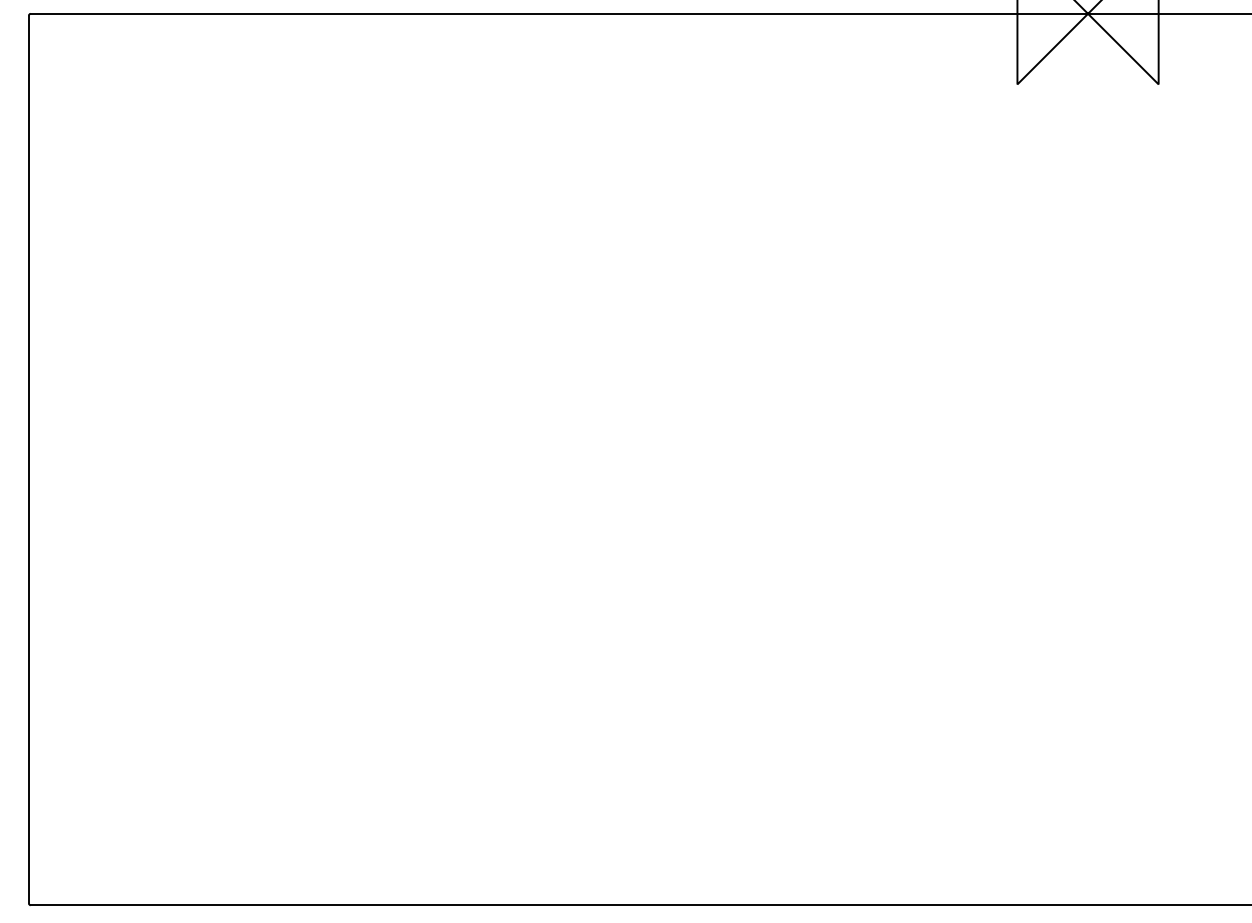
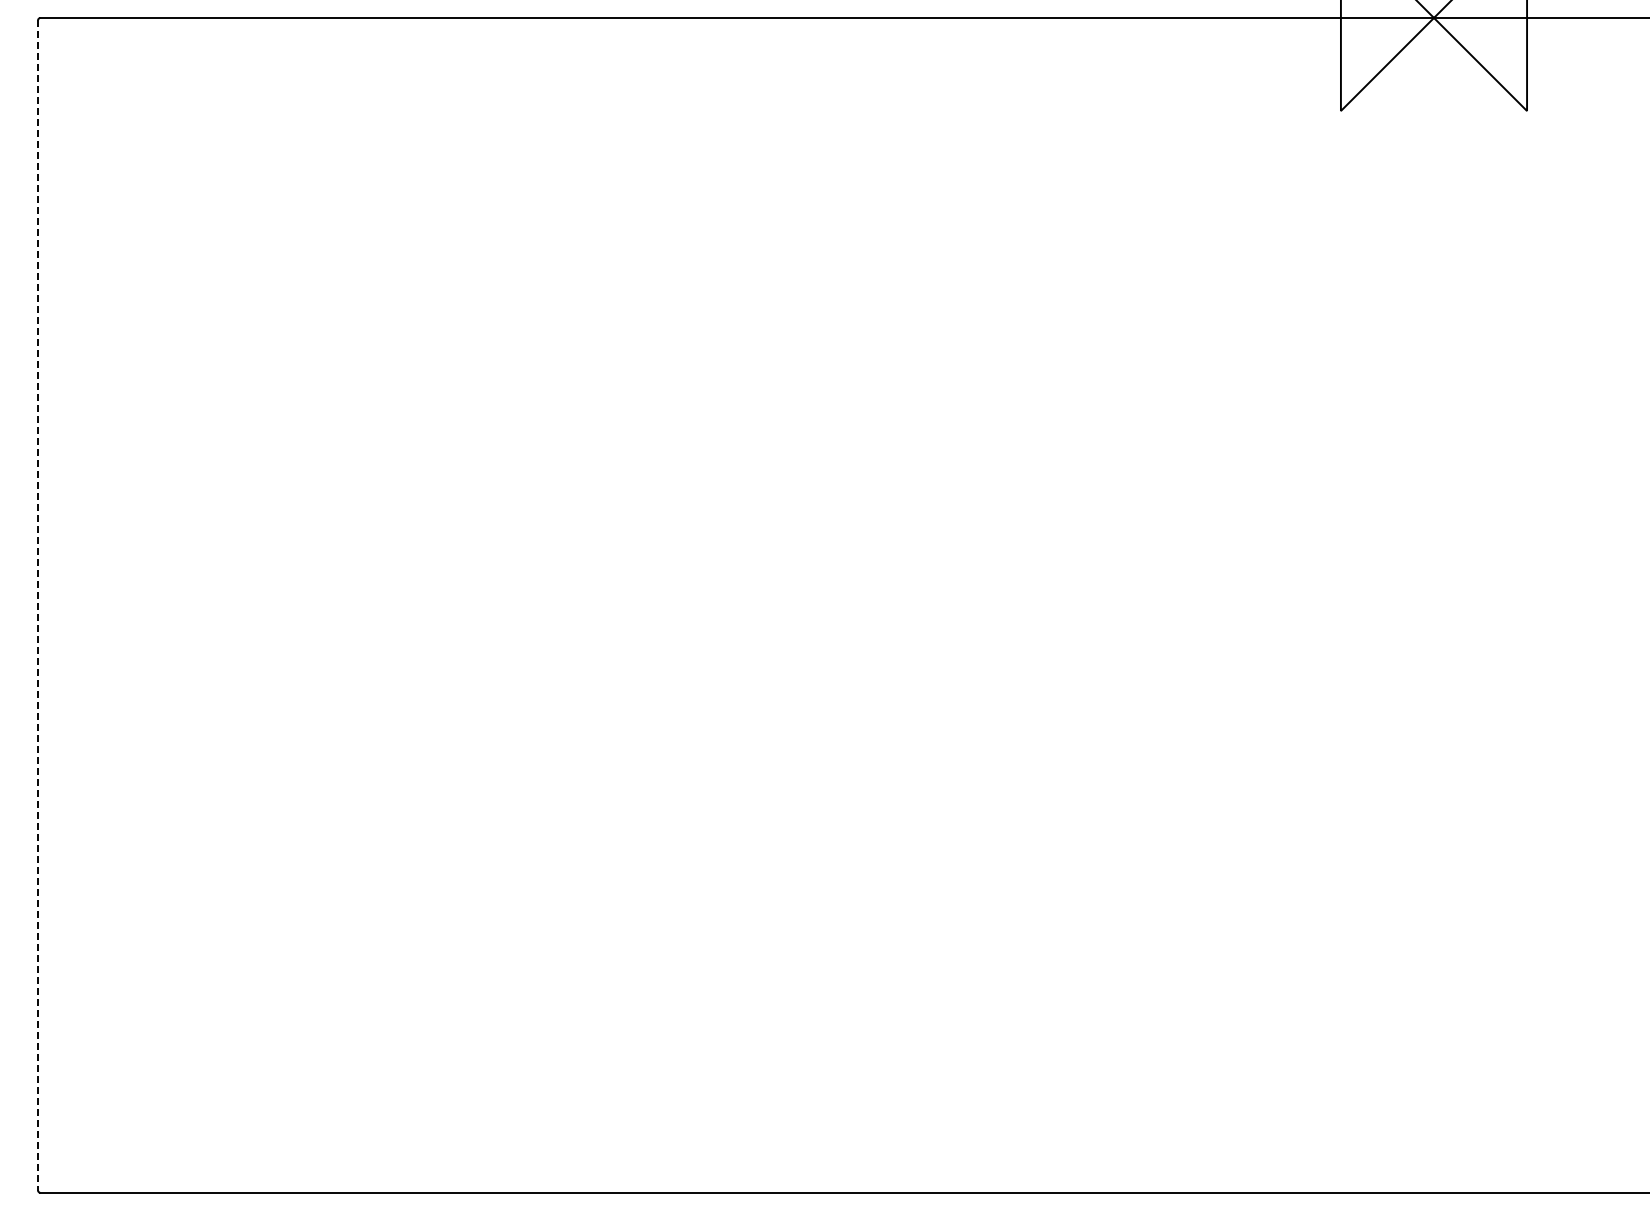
line: (29, 459) -> (38, 605), solid -> dashed

